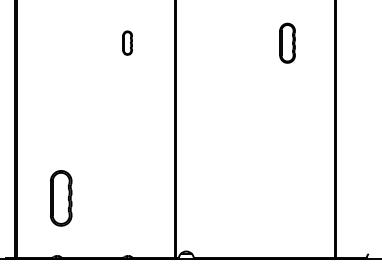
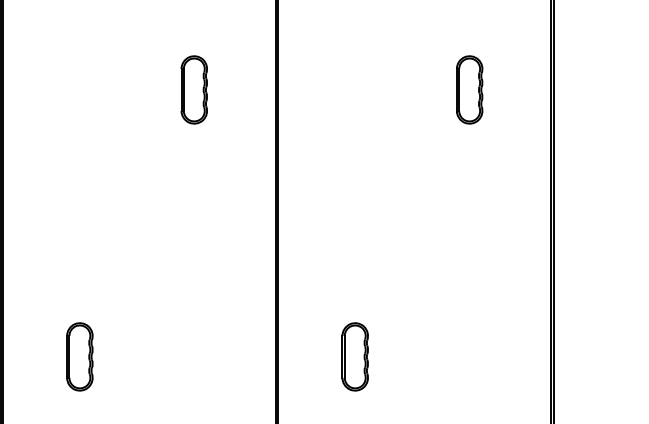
part: (127, 42) -> (193, 88), size x1.67
part: (61, 197) -> (80, 355), size x0.71
part: (220, 197) -> (354, 355), added

